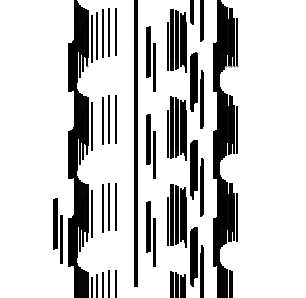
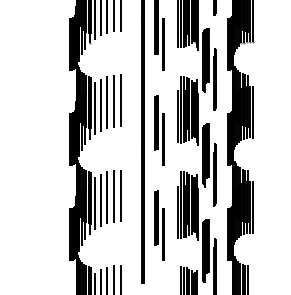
line: (97, 123) -> (101, 105), added
line: (97, 210) -> (101, 200), added
part: (57, 230) -> (57, 221), removed

